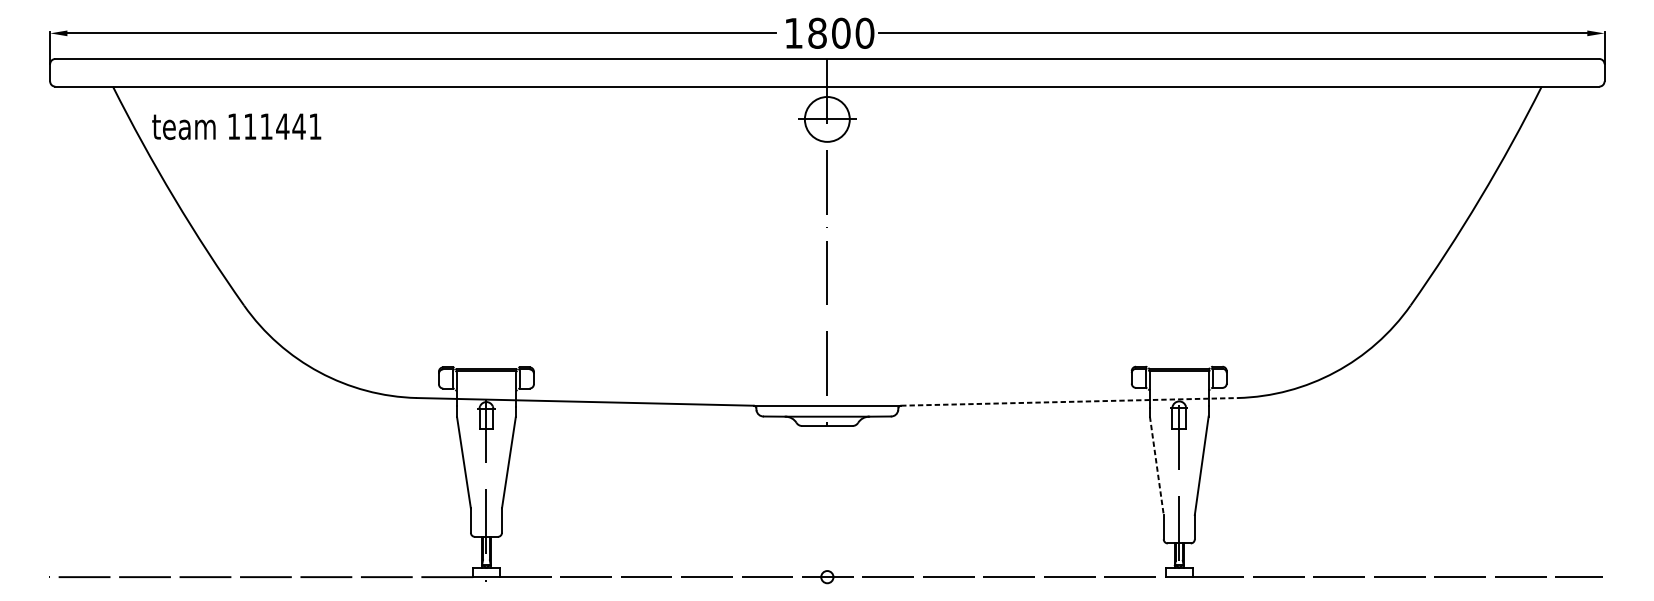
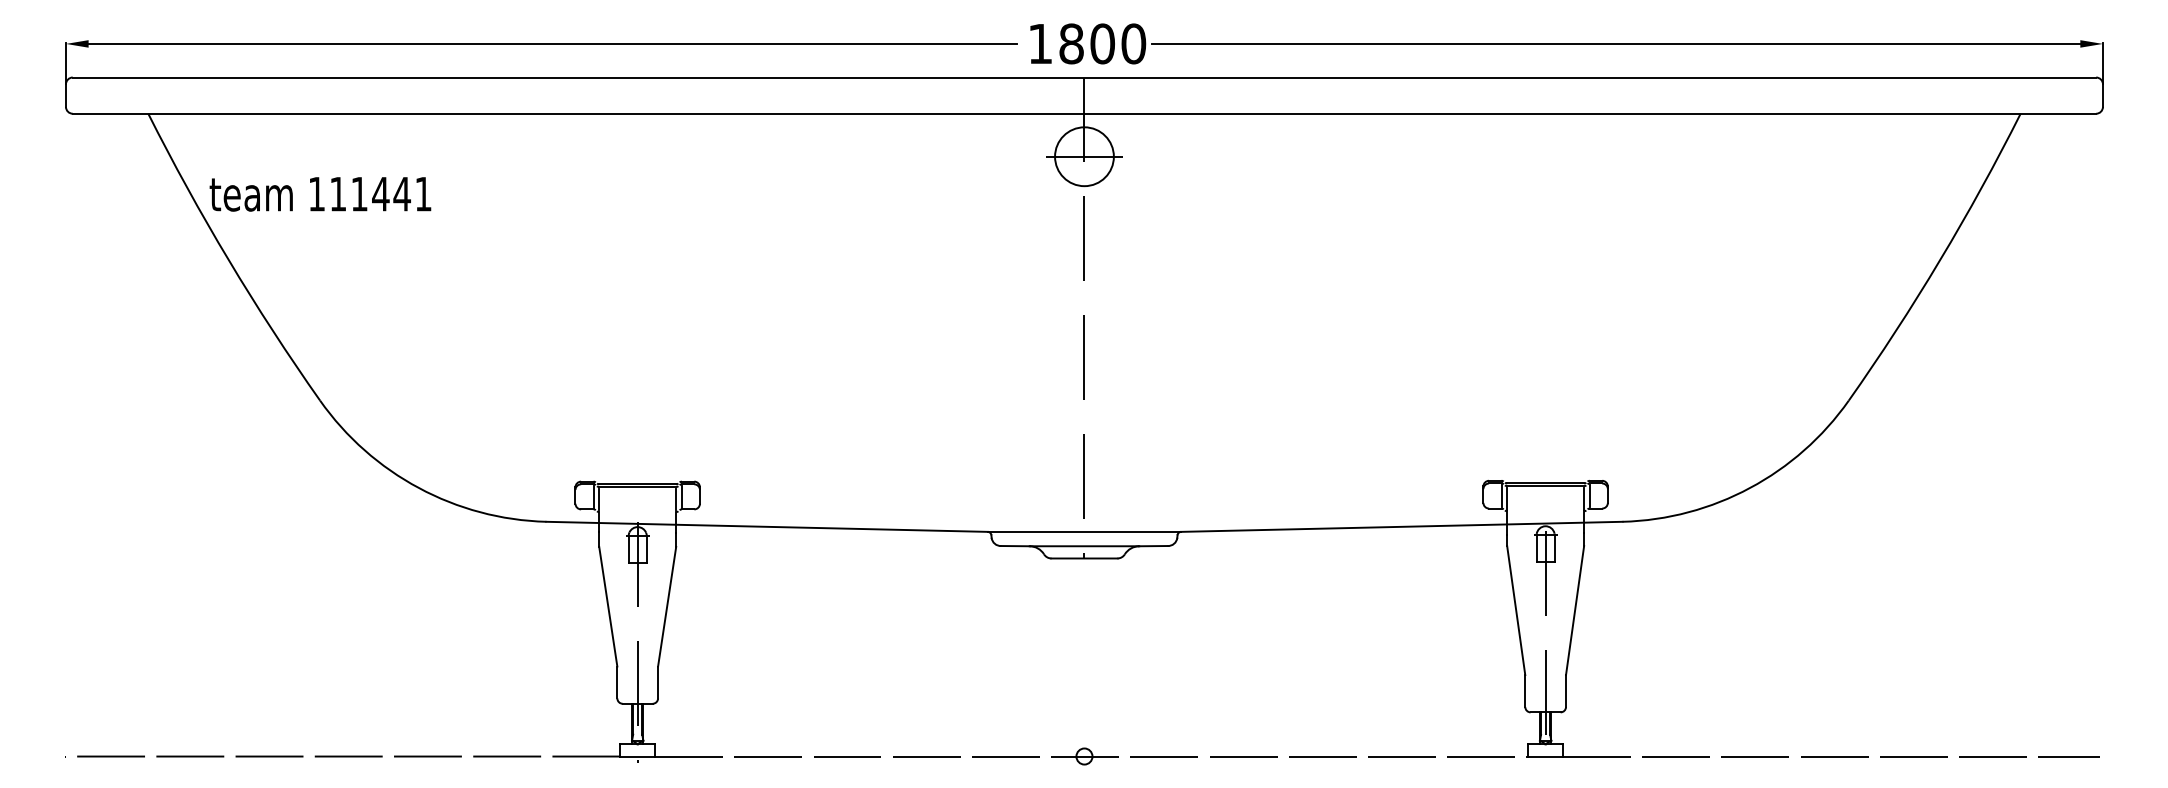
text: (236, 126) -> (320, 194), moved
line: (1069, 401) -> (1401, 526), dashed -> solid
line: (1157, 466) -> (1516, 611), dashed -> solid

